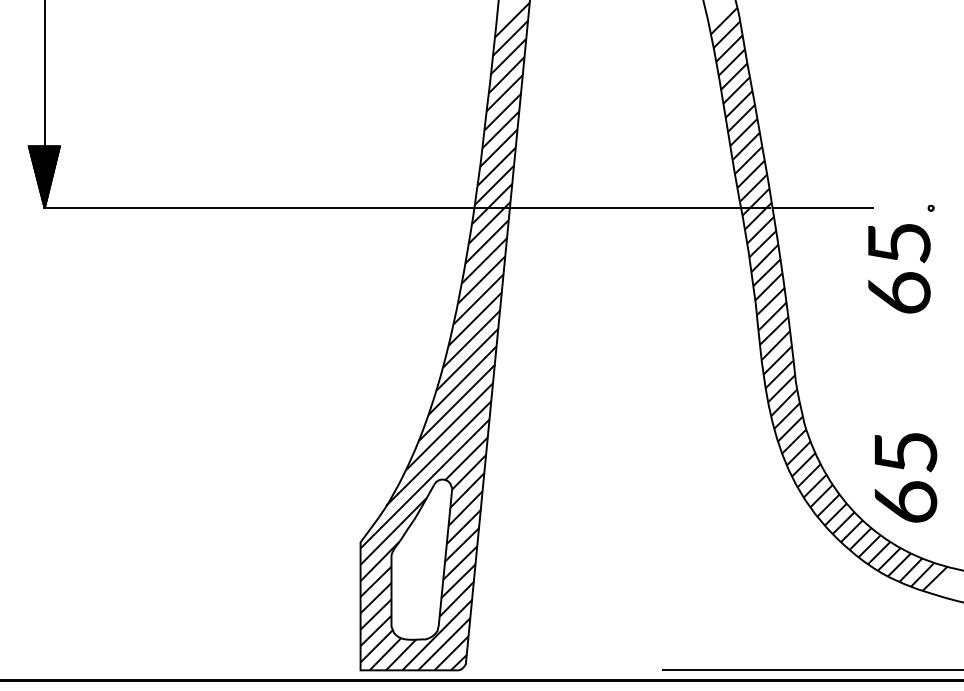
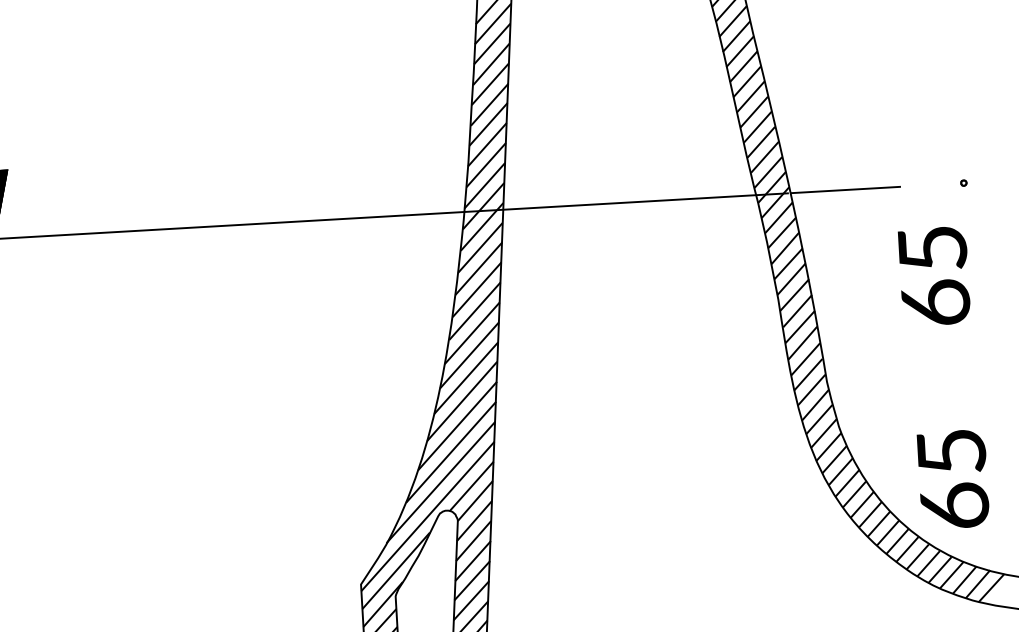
text: (899, 268) -> (934, 276), moved

